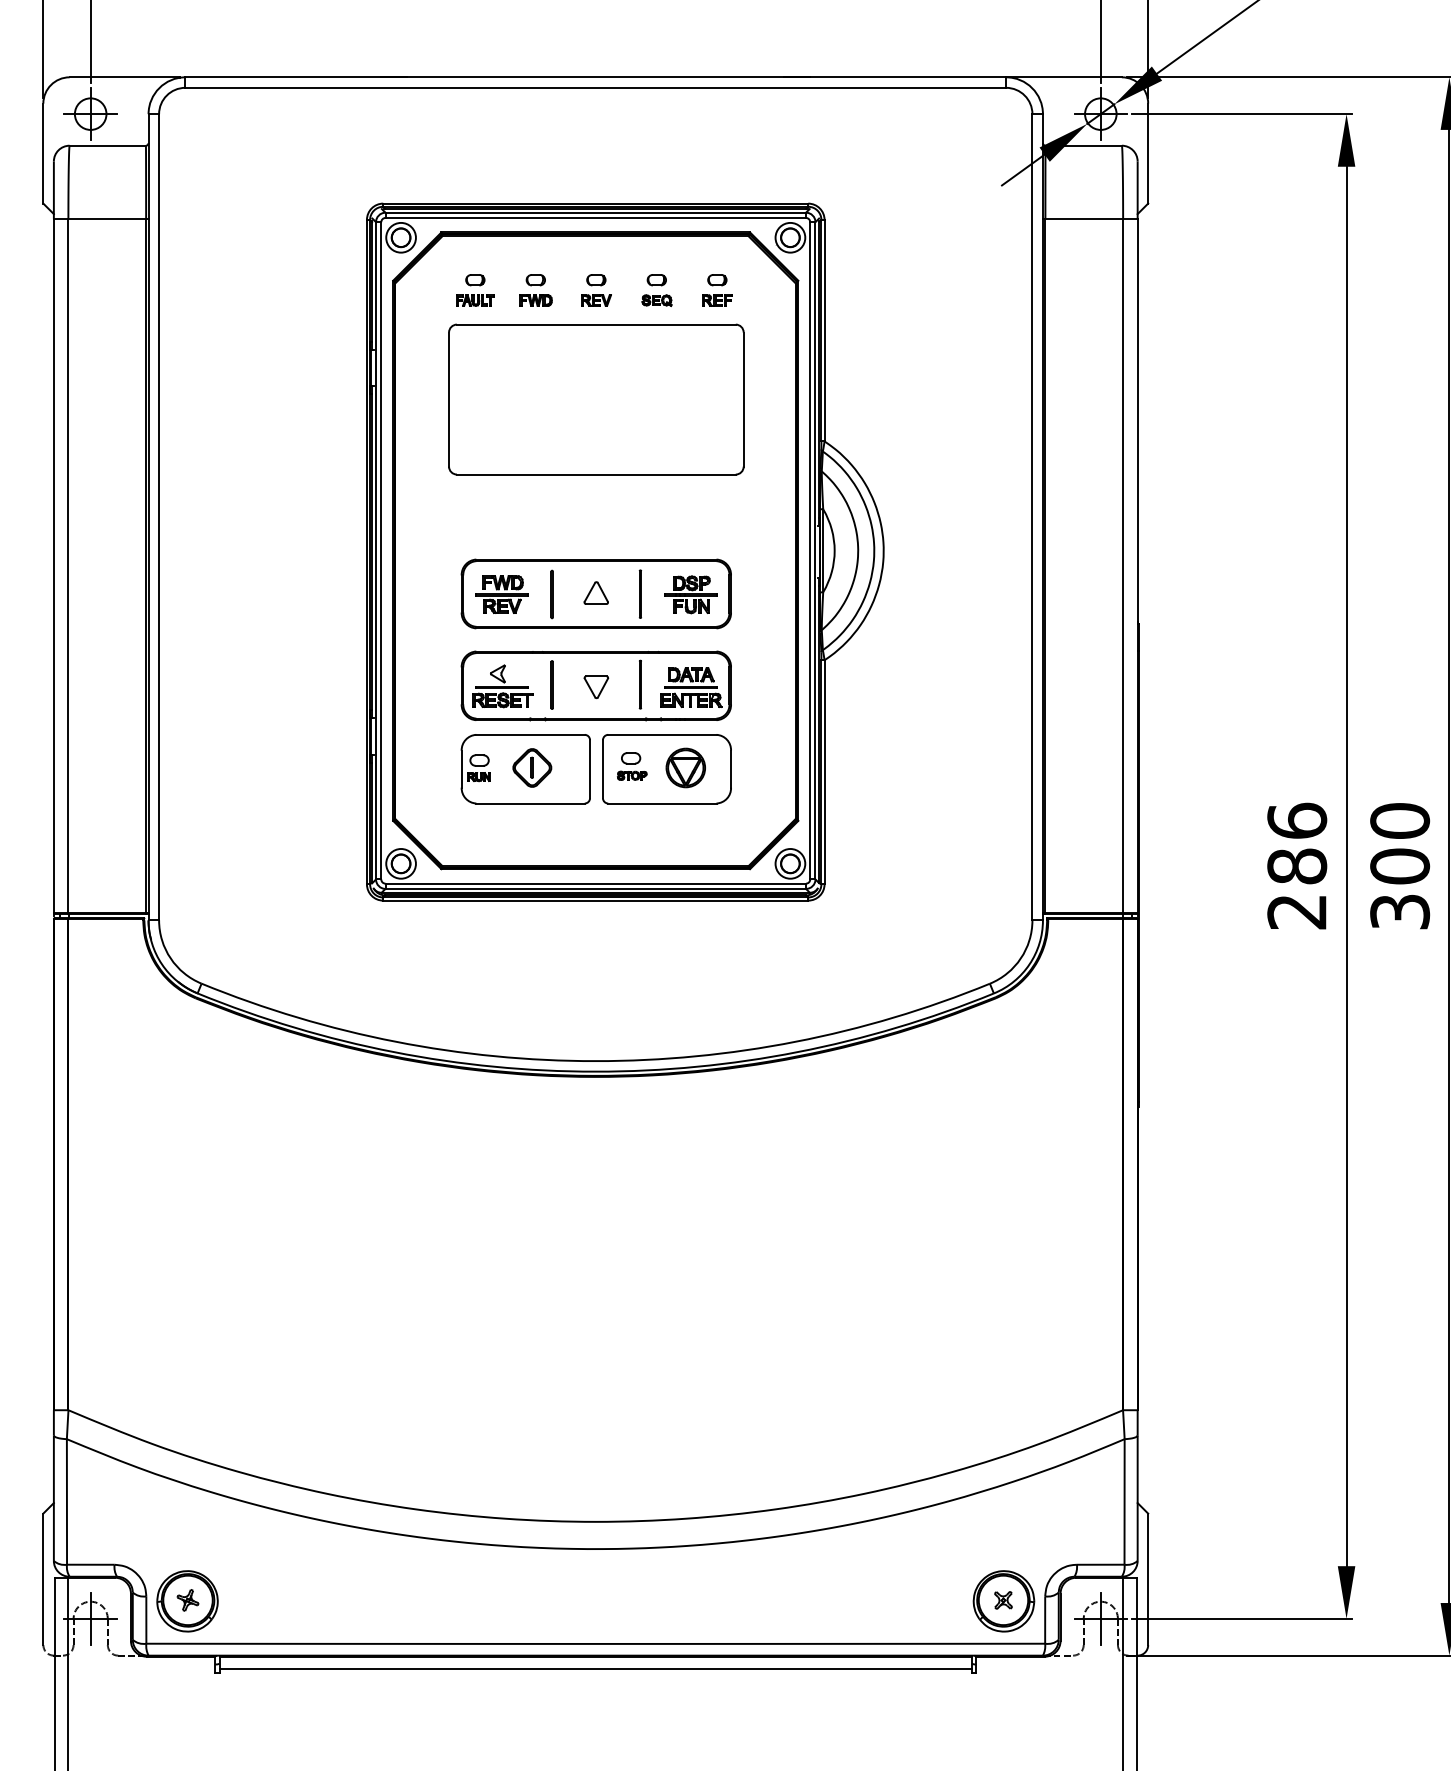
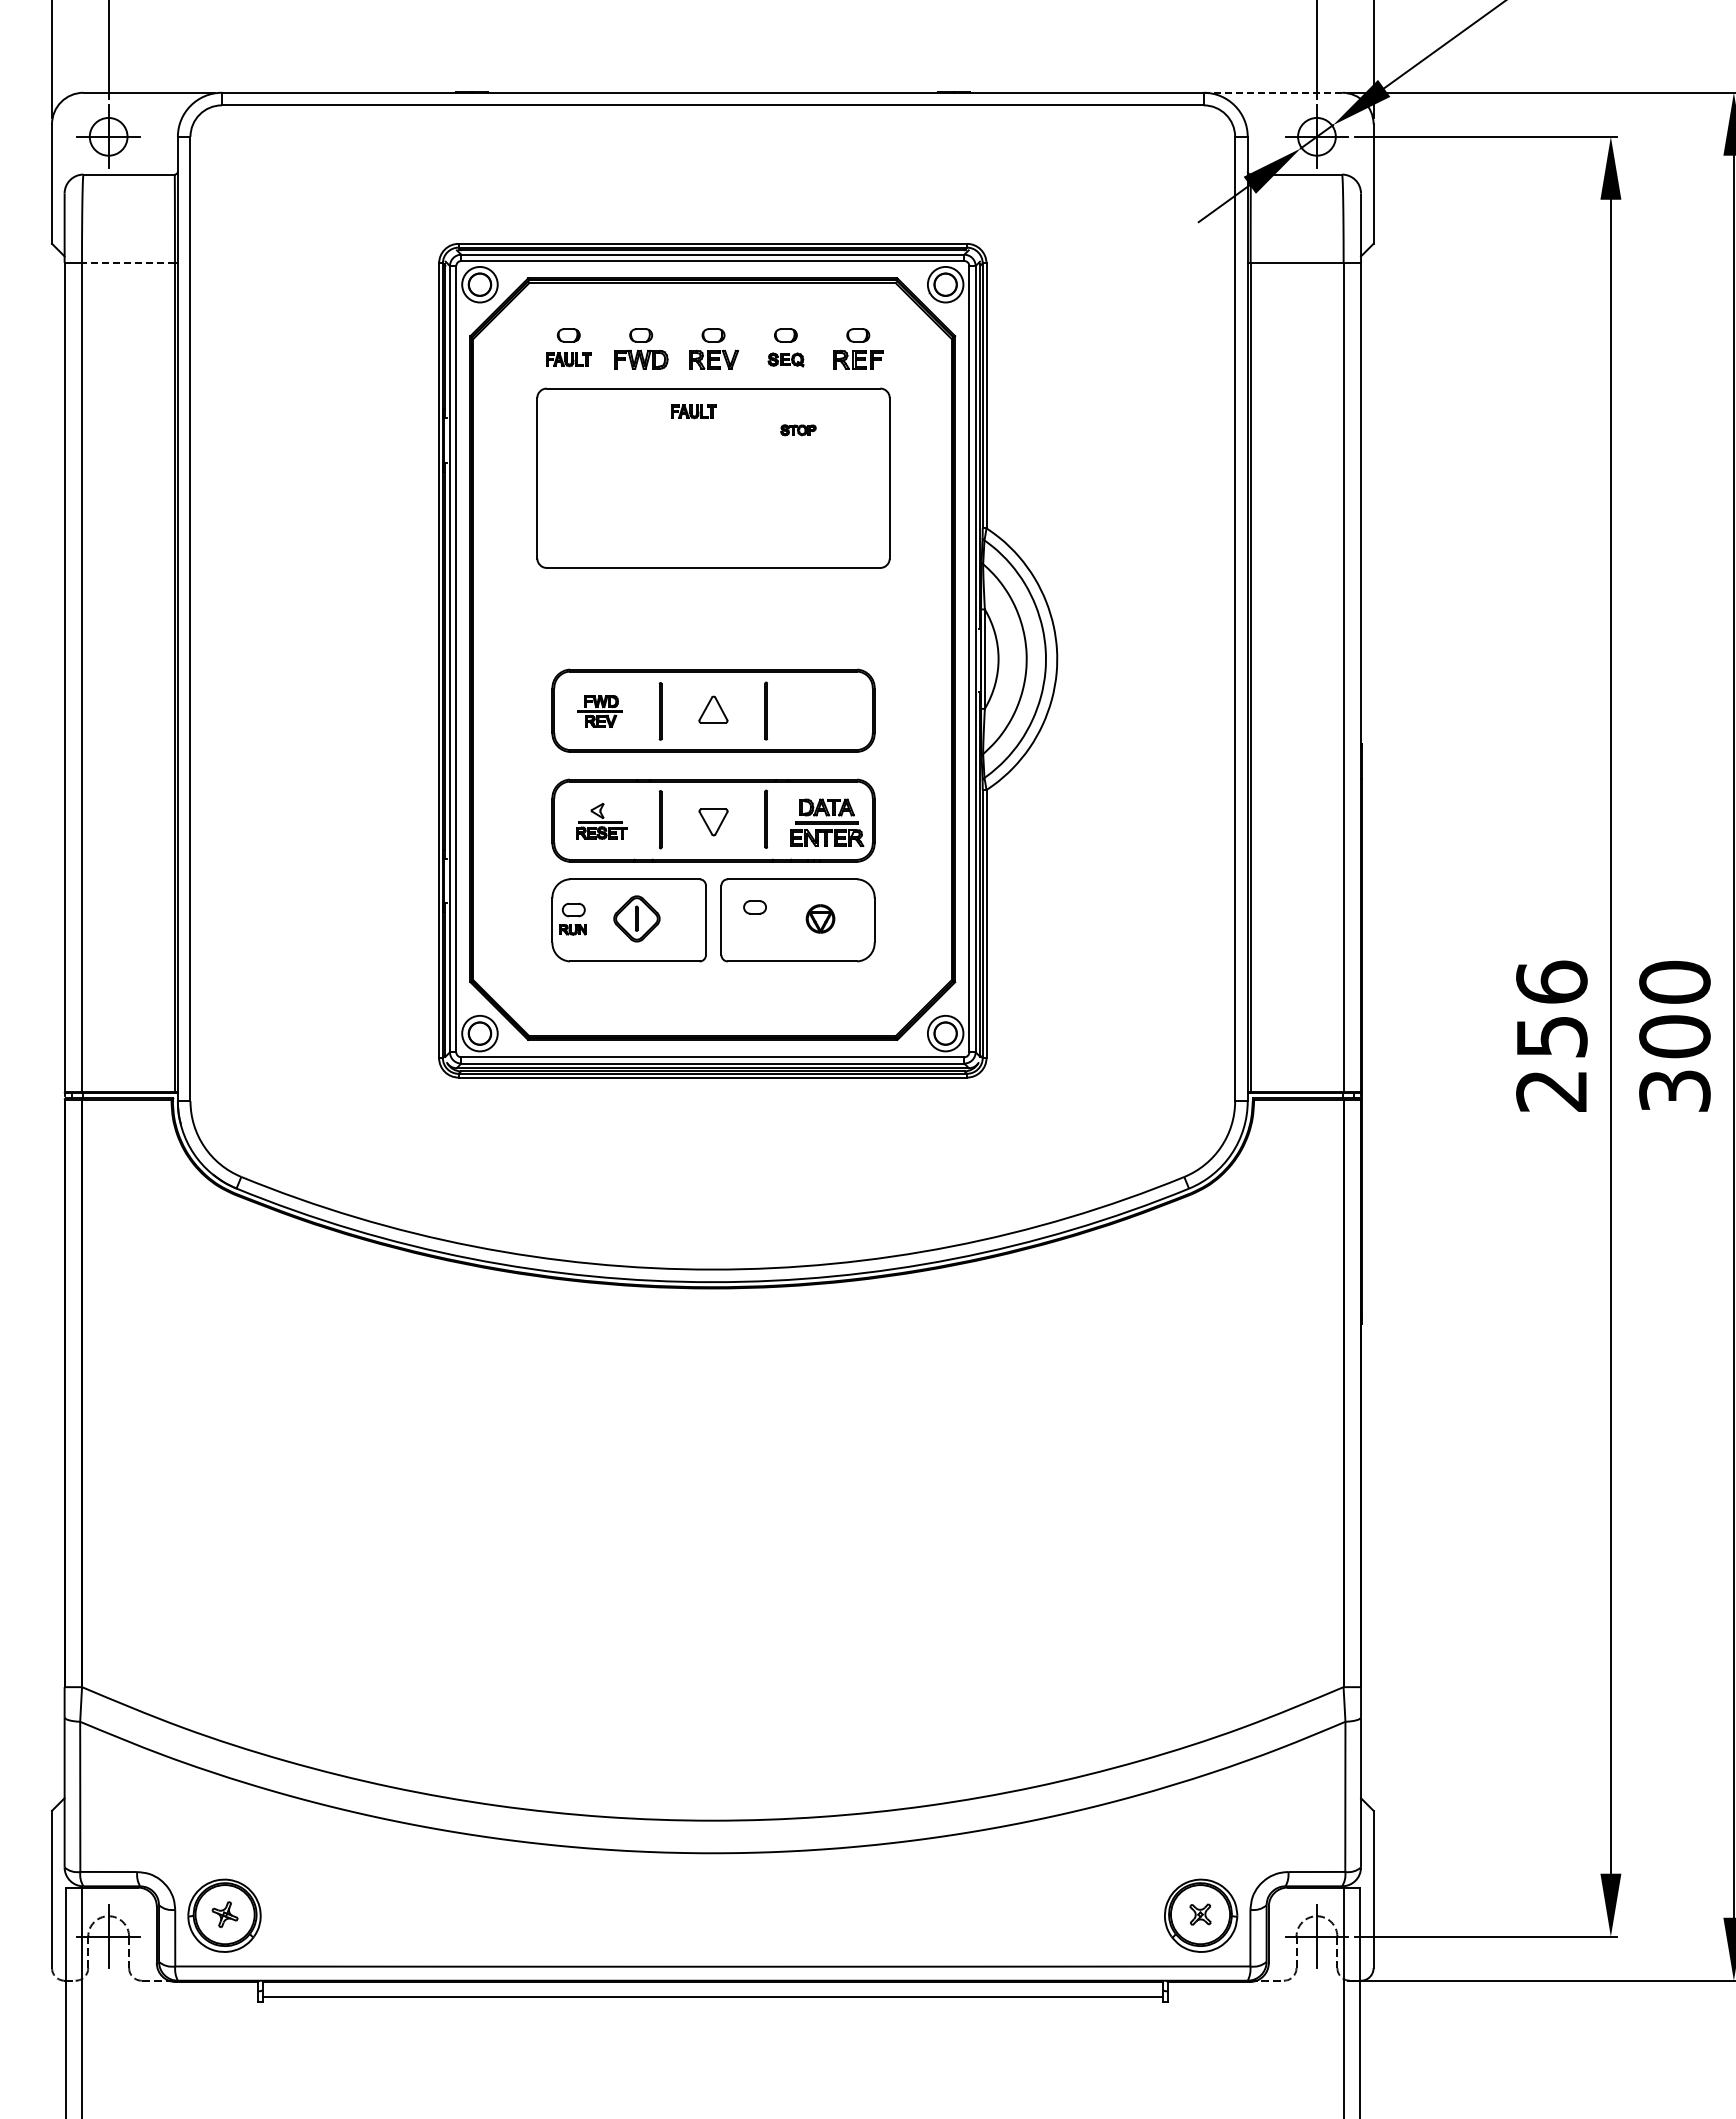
line: (1063, 77) -> (1272, 92), solid -> dashed
line: (106, 219) -> (127, 262), solid -> dashed
part: (536, 300) -> (641, 359), size x1.4
part: (596, 300) -> (713, 359), size x1.4
part: (717, 300) -> (858, 359), size x1.4
part: (579, 343) -> (693, 411), added
part: (501, 594) -> (599, 711), size x0.7
part: (690, 594) -> (826, 711), removed
part: (502, 686) -> (601, 821), size x0.7
part: (685, 767) -> (820, 918), size x0.6
part: (632, 775) -> (798, 430), moved
text: (1296, 866) -> (1551, 1036), 286 -> 256

